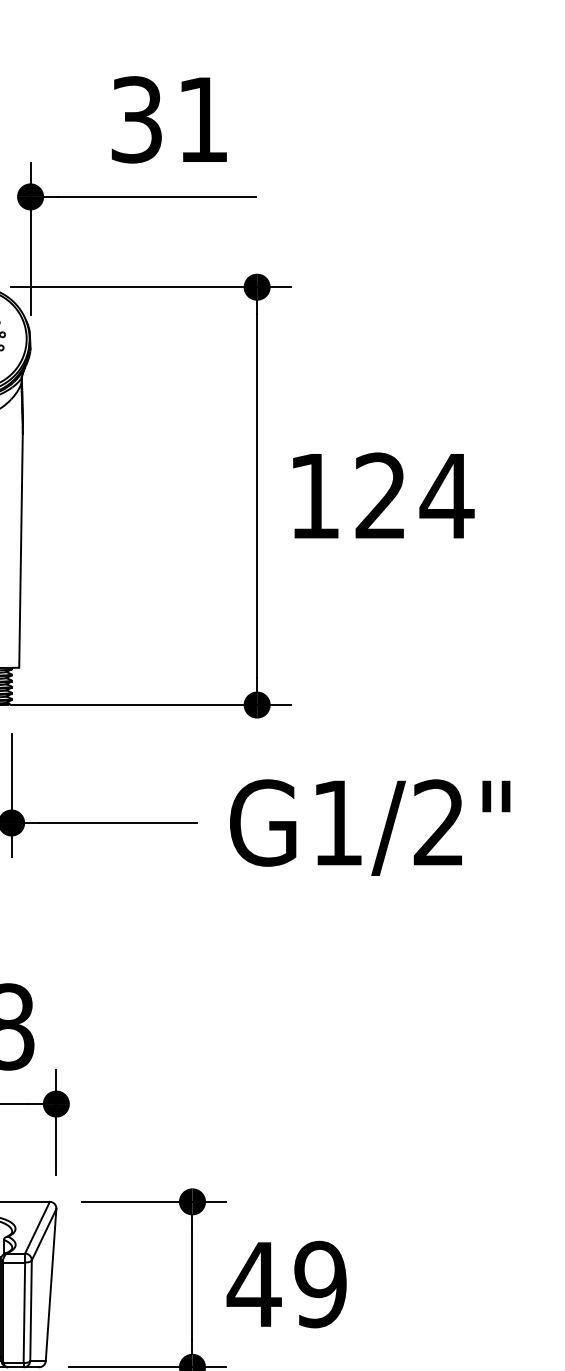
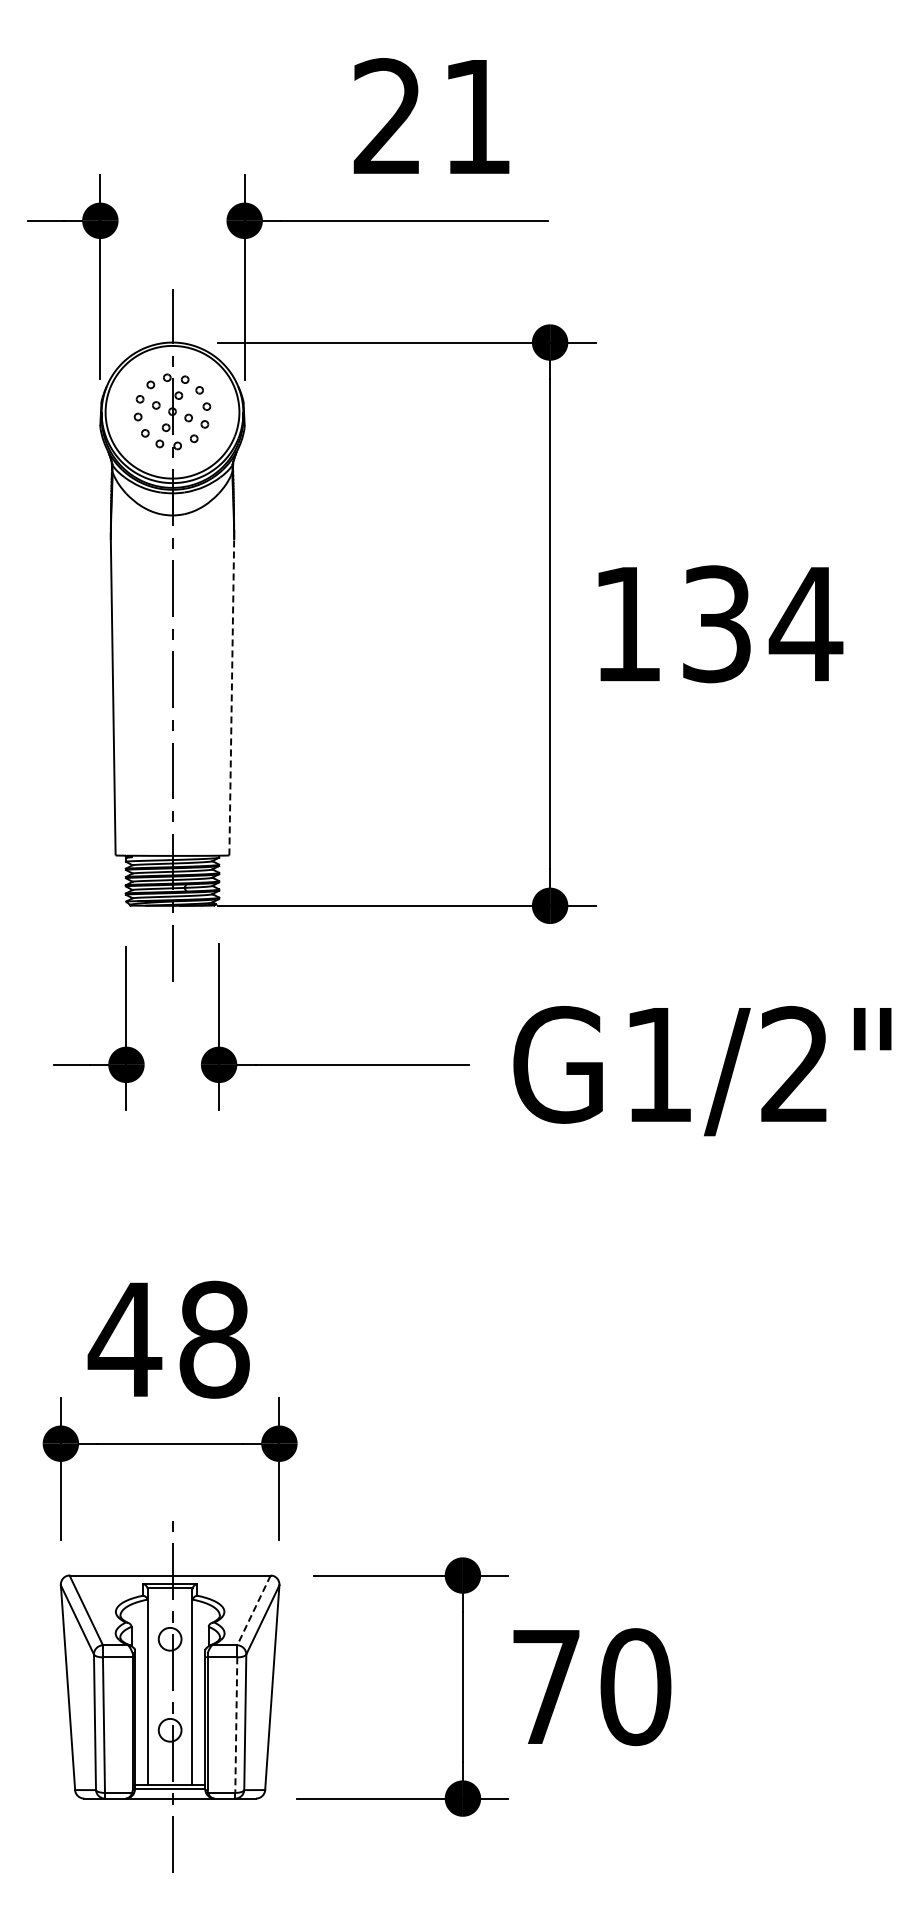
text: (136, 119) -> (387, 116), 31 -> 21
text: (380, 496) -> (716, 624), 124 -> 134
line: (20, 550) -> (231, 697), solid -> dashed
line: (37, 1227) -> (253, 1610), solid -> dashed
text: (286, 1284) -> (589, 1687), 49 -> 70
line: (24, 1313) -> (236, 1725), solid -> dashed

